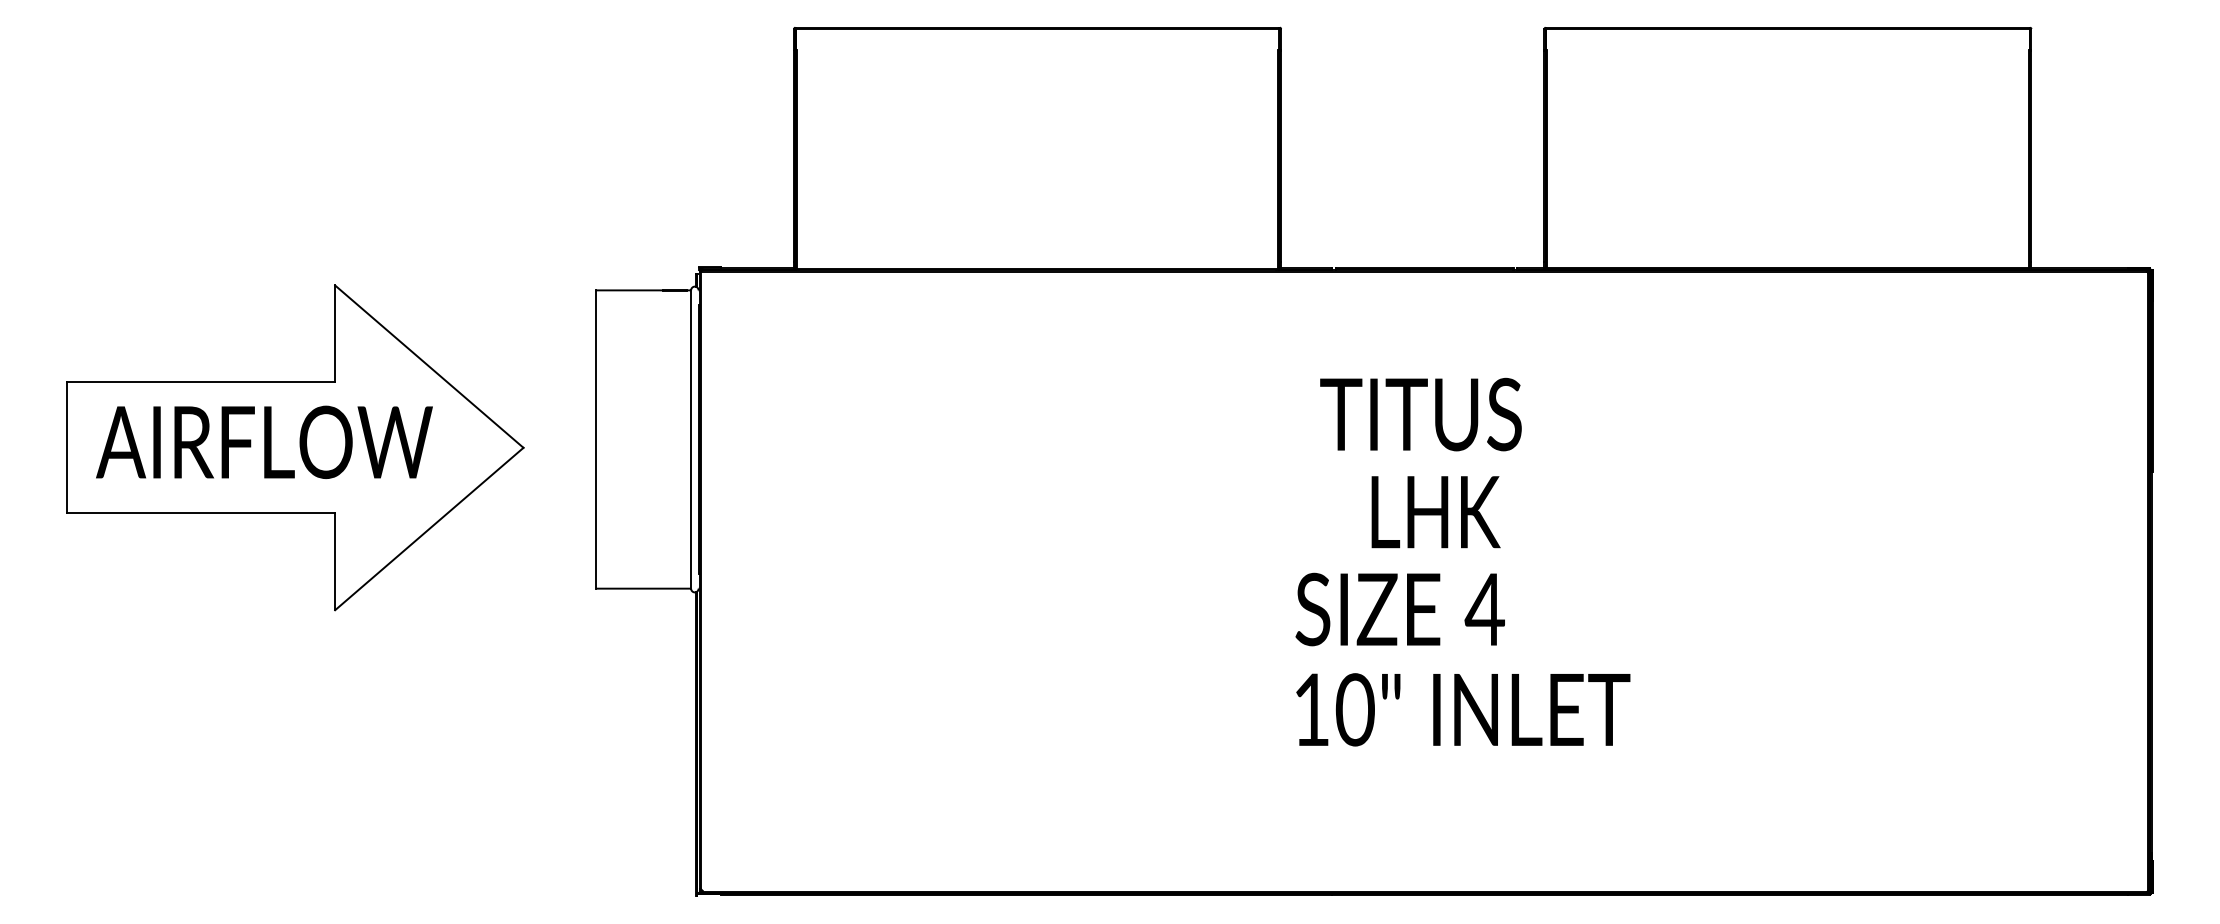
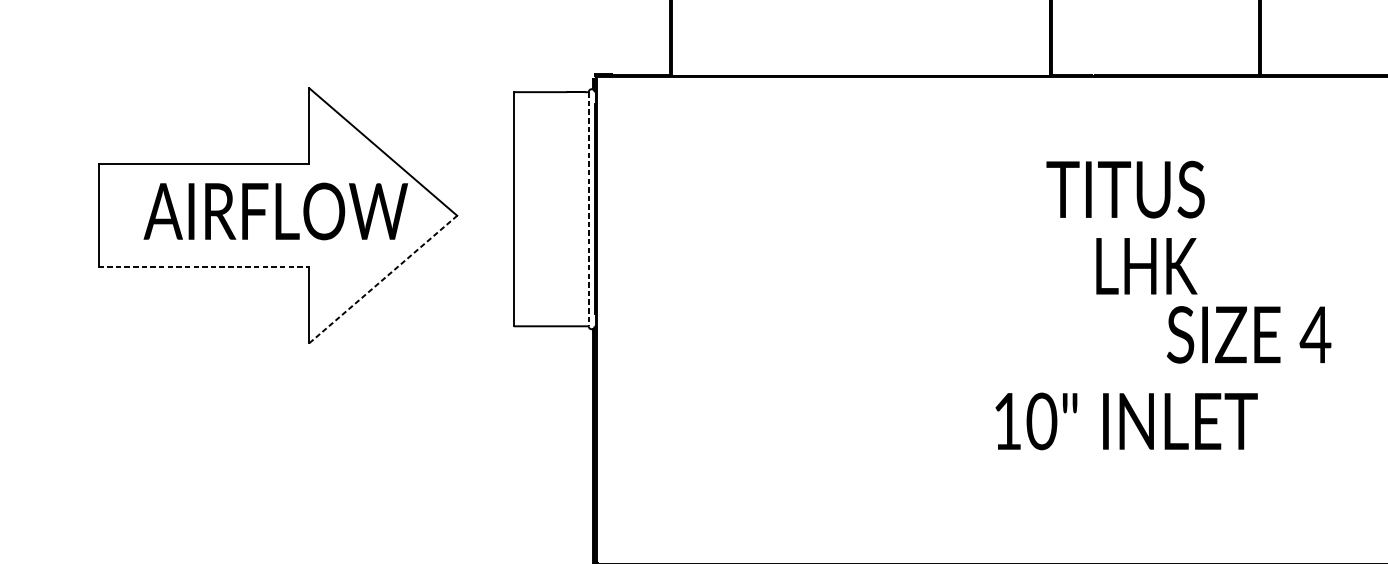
text: (1420, 414) -> (1125, 189), moved
line: (691, 440) -> (589, 210), solid -> dashed
text: (264, 441) -> (275, 210), moved
text: (1435, 512) -> (1146, 266), moved
line: (201, 513) -> (204, 267), solid -> dashed
line: (429, 528) -> (383, 279), solid -> dashed
text: (1399, 609) -> (1248, 334), moved
text: (1463, 709) -> (1126, 421), moved

